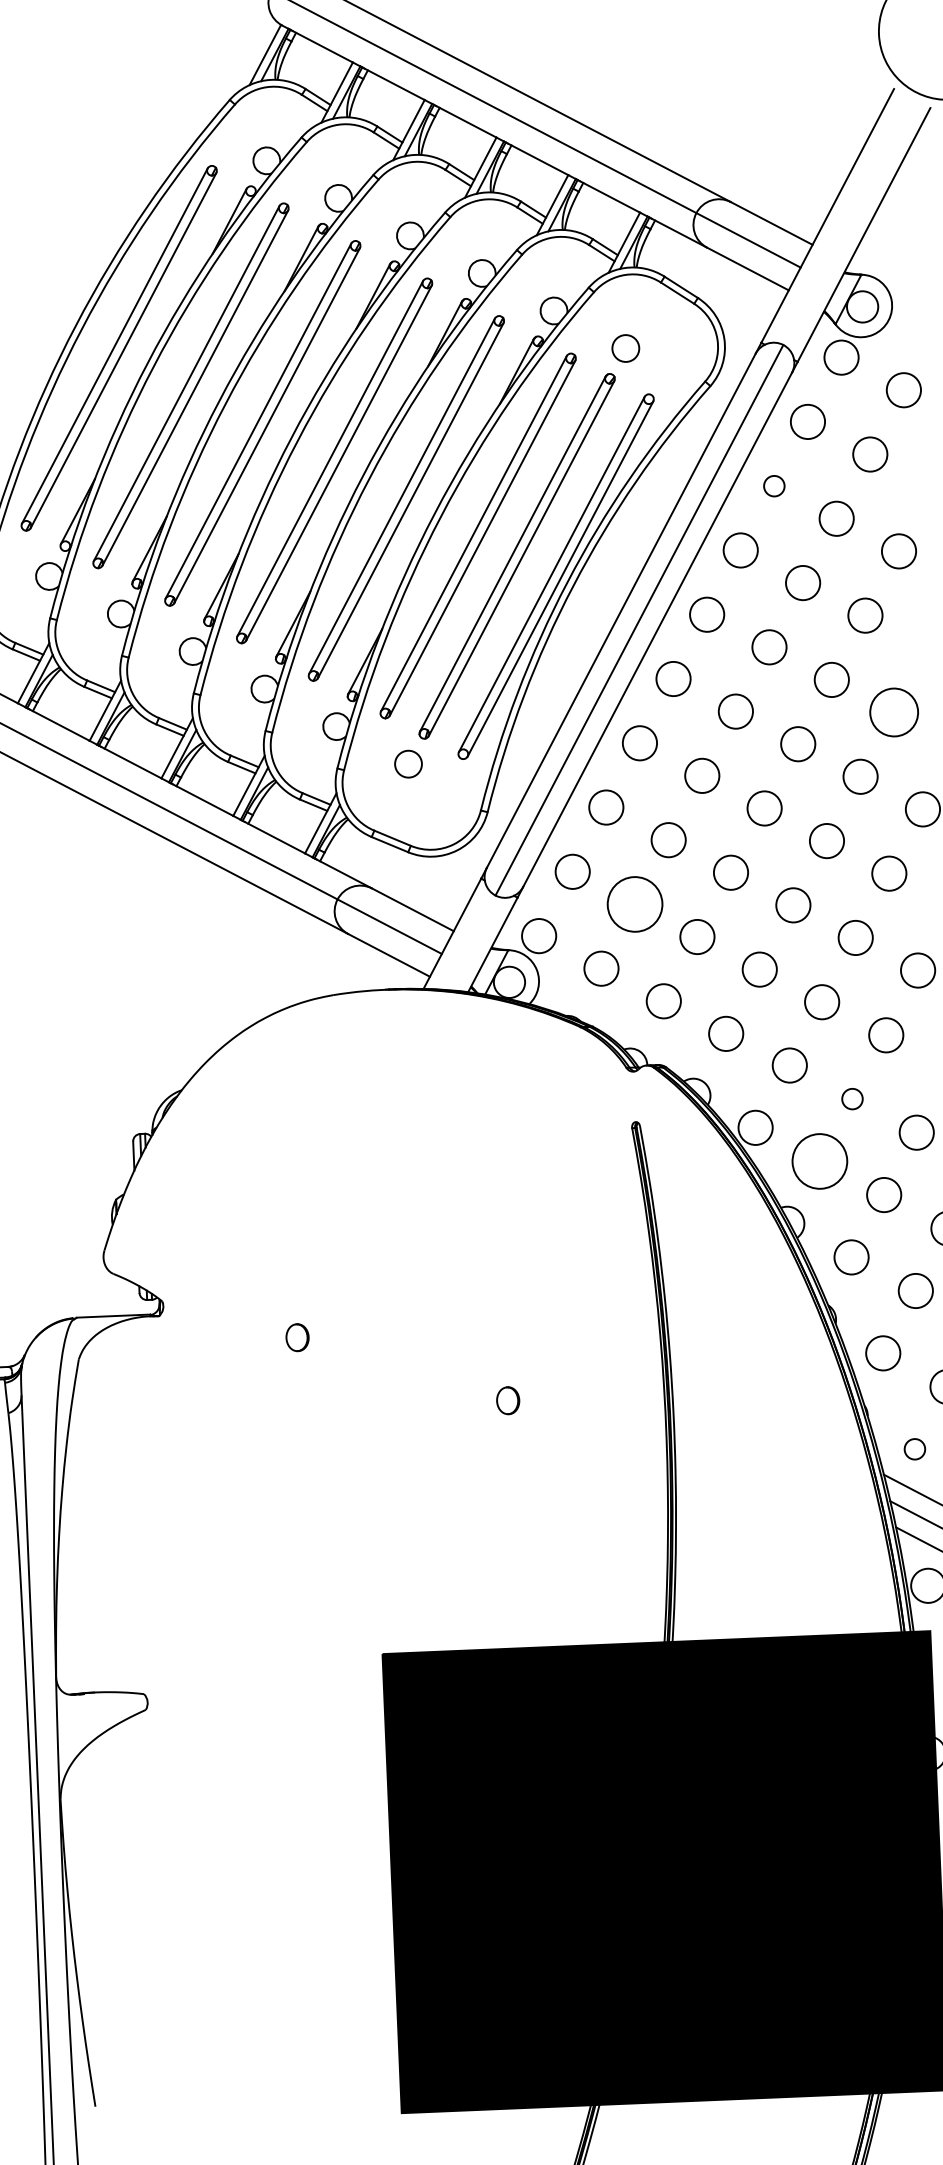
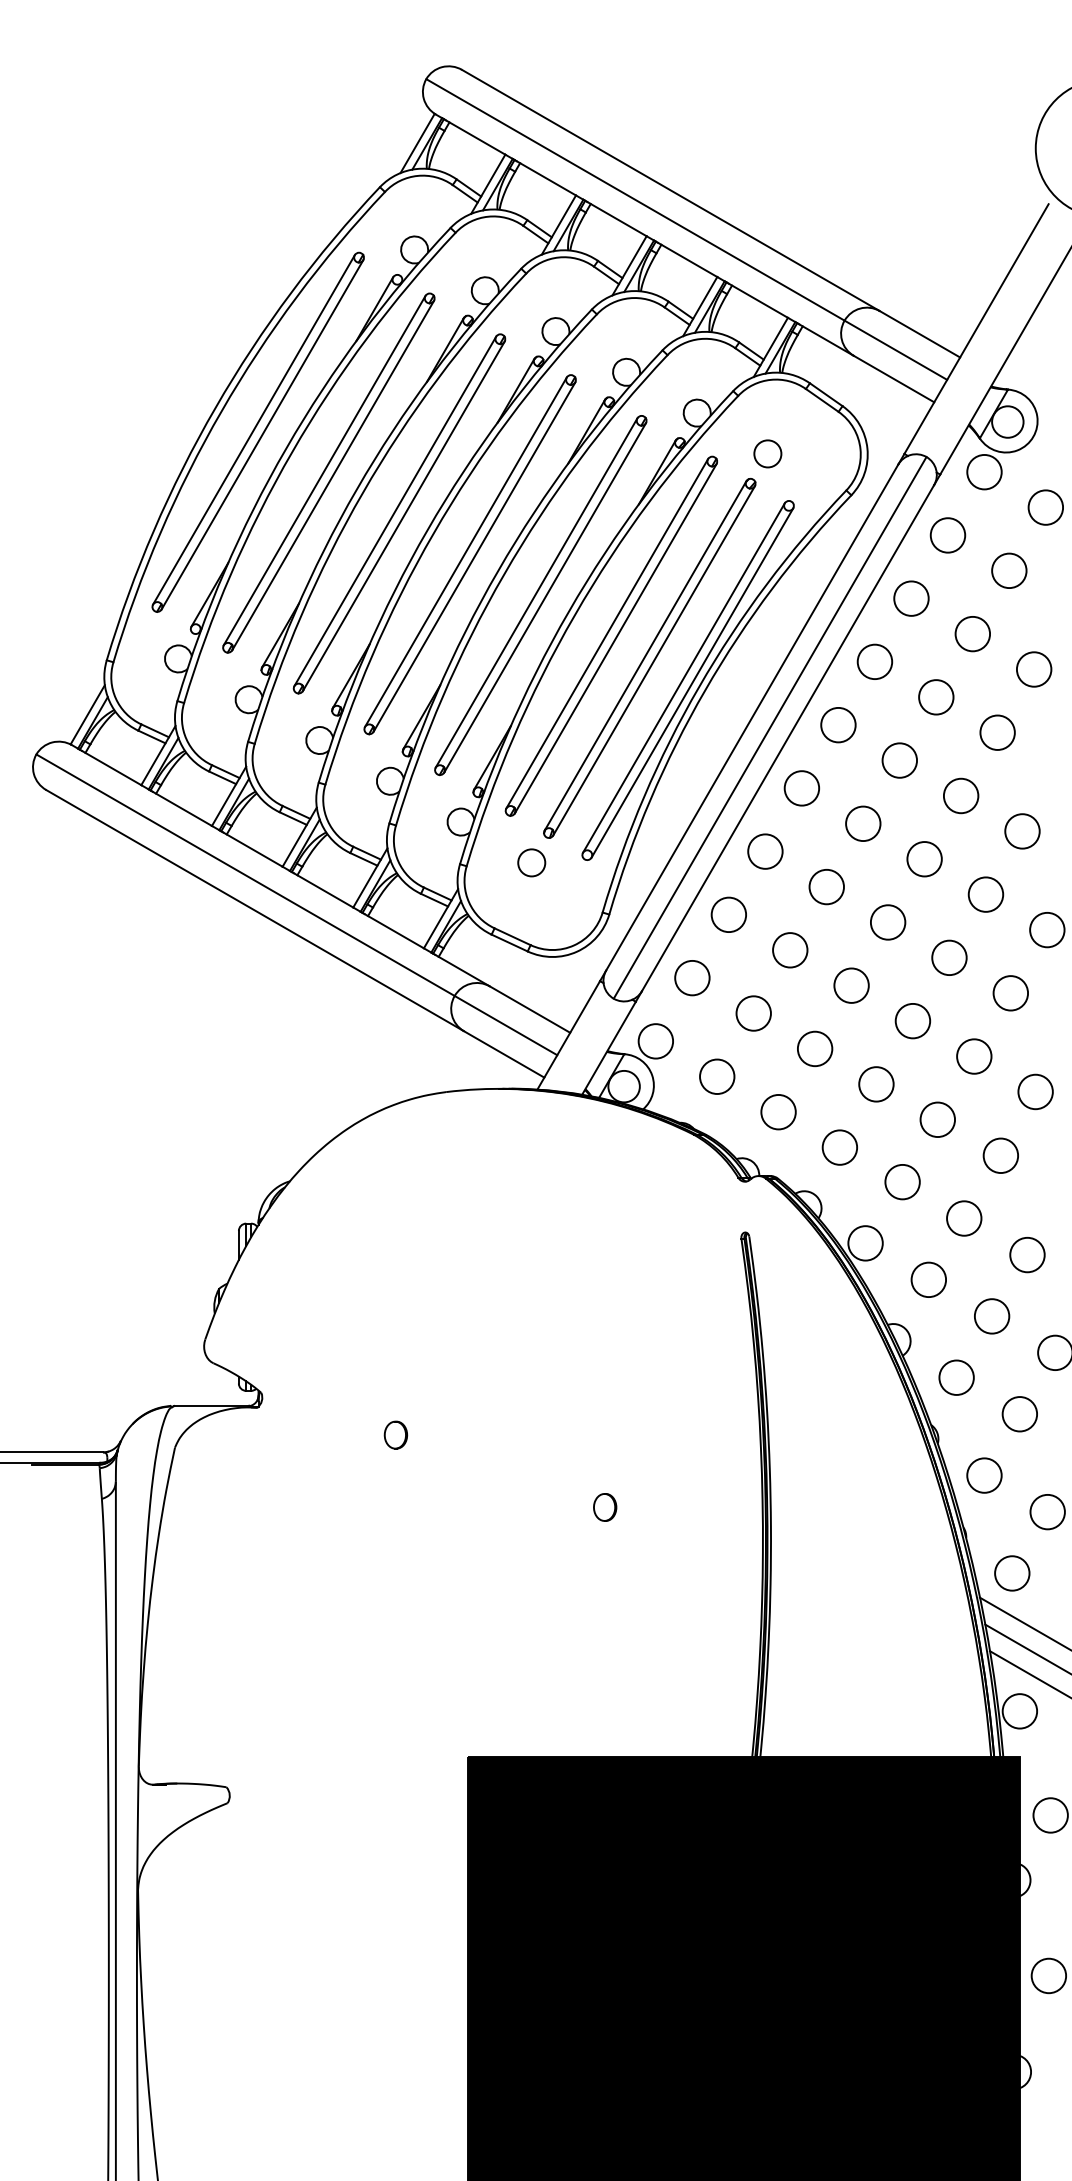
circle: (774, 486) -> (911, 598), size x1.67
circle: (894, 712) -> (1022, 831), size x0.71
circle: (634, 904) -> (753, 1013), size x0.62
circle: (852, 1099) -> (964, 1218), size x1.67
circle: (819, 1161) -> (928, 1279), size x0.62
circle: (915, 1449) -> (1012, 1573), size x1.67

